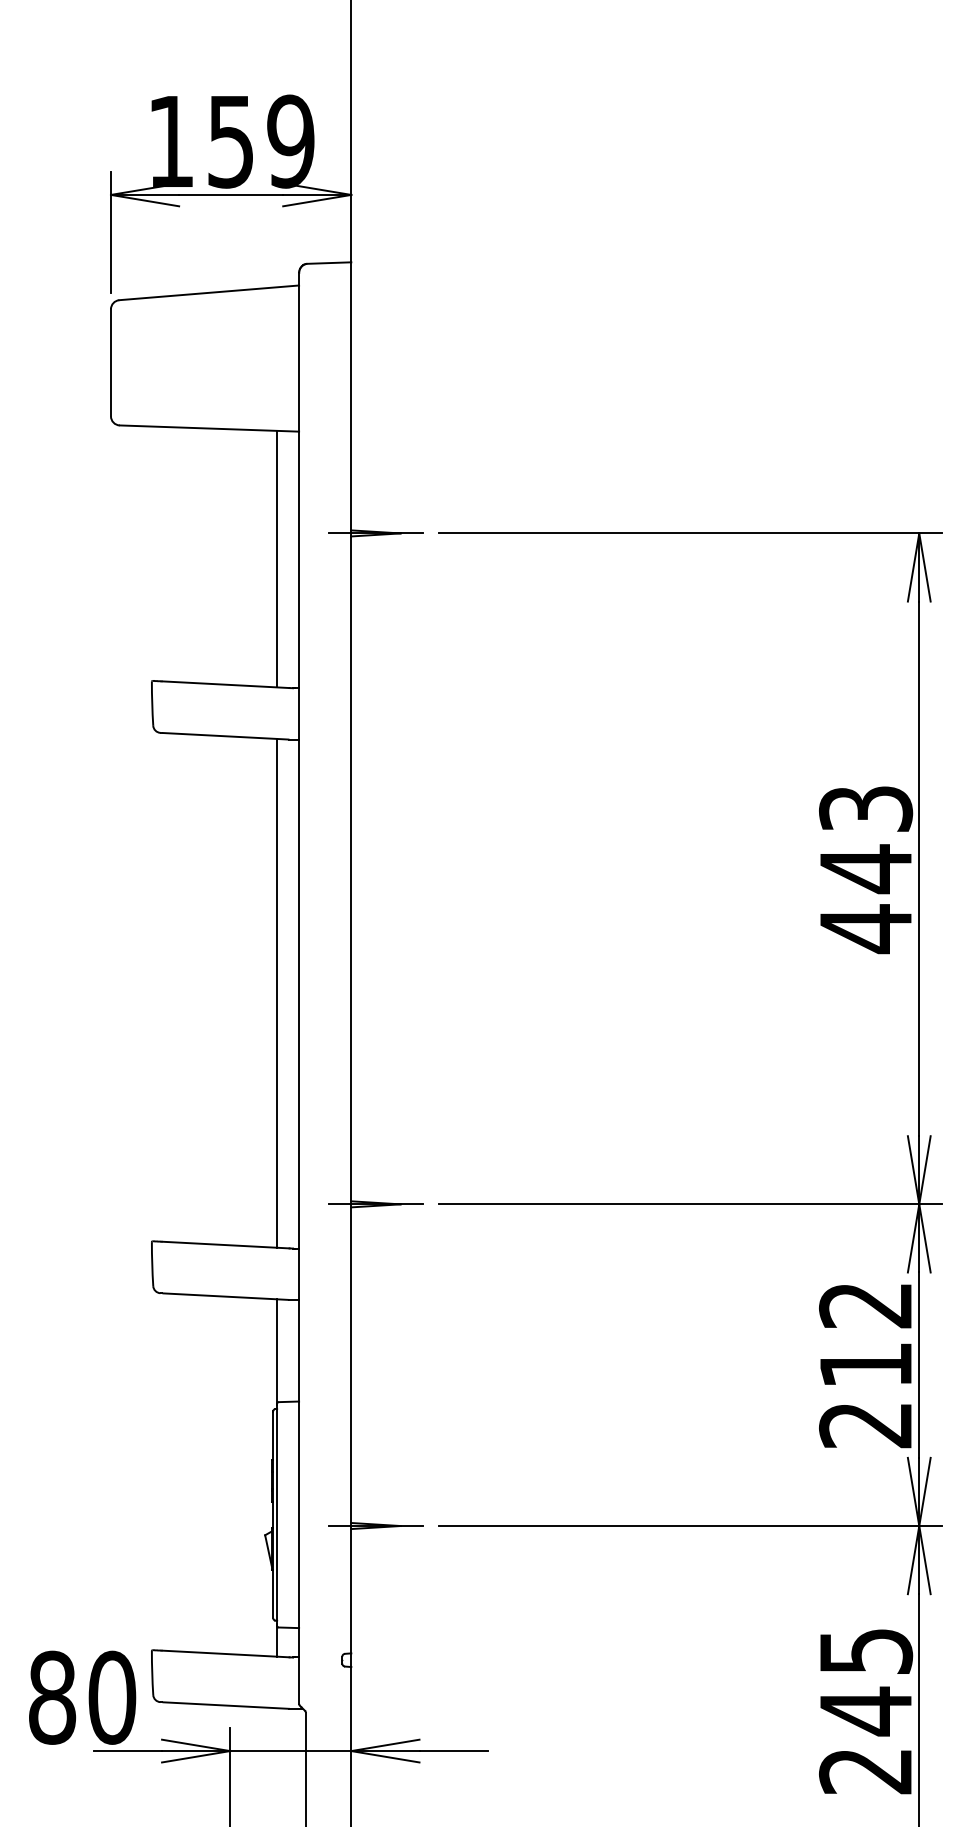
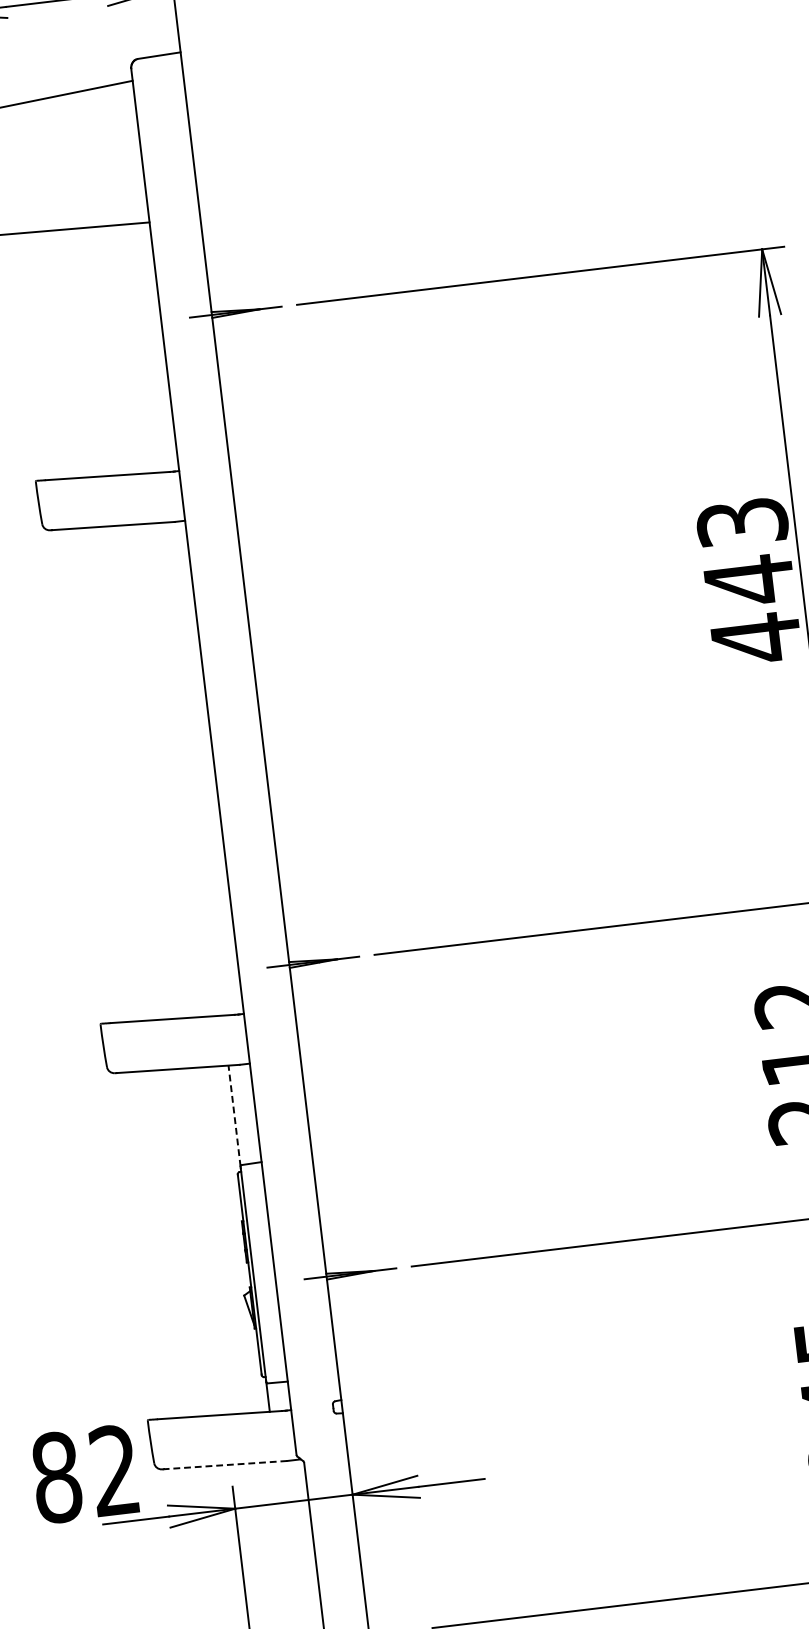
line: (277, 558) -> (143, 347), removed
line: (277, 992) -> (193, 768), removed
line: (277, 1350) -> (234, 1115), solid -> dashed
text: (112, 1697) -> (115, 1470), 80 -> 82
line: (226, 1705) -> (226, 1464), solid -> dashed

